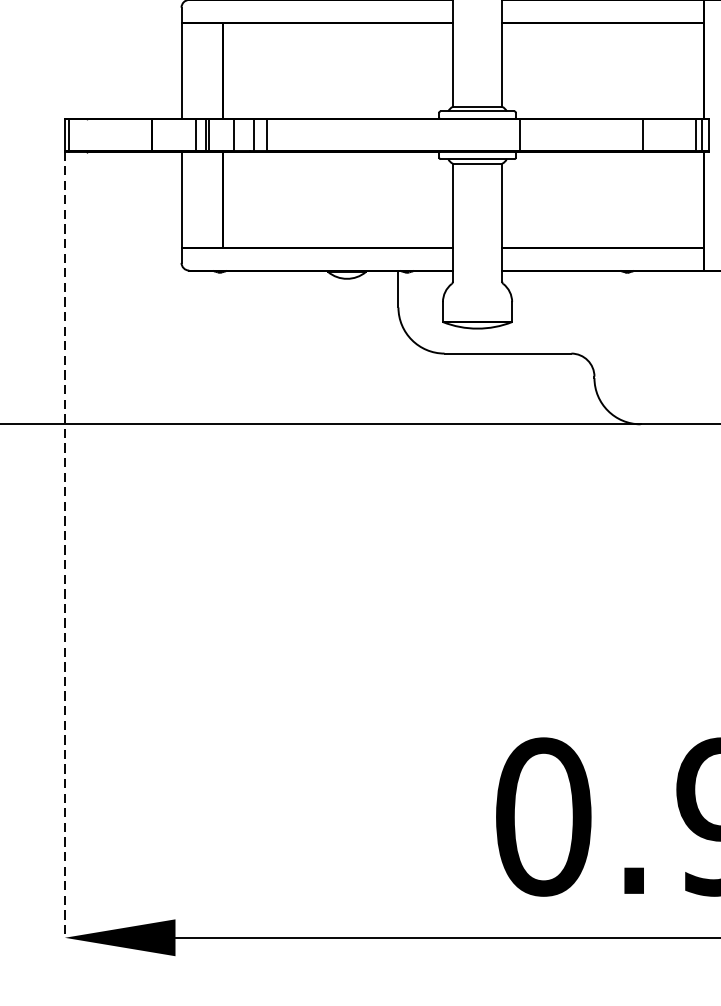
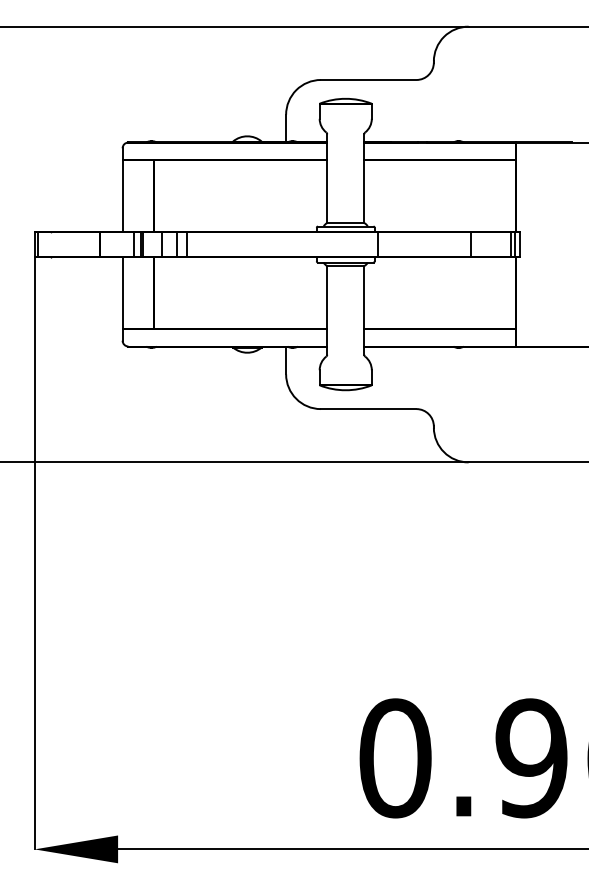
line: (64, 545) -> (34, 553), dashed -> solid

